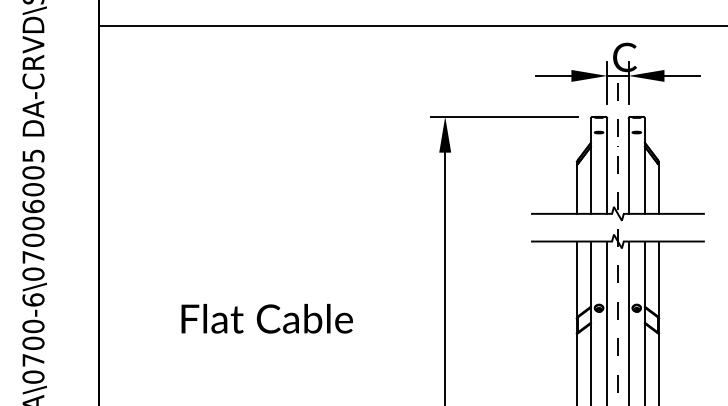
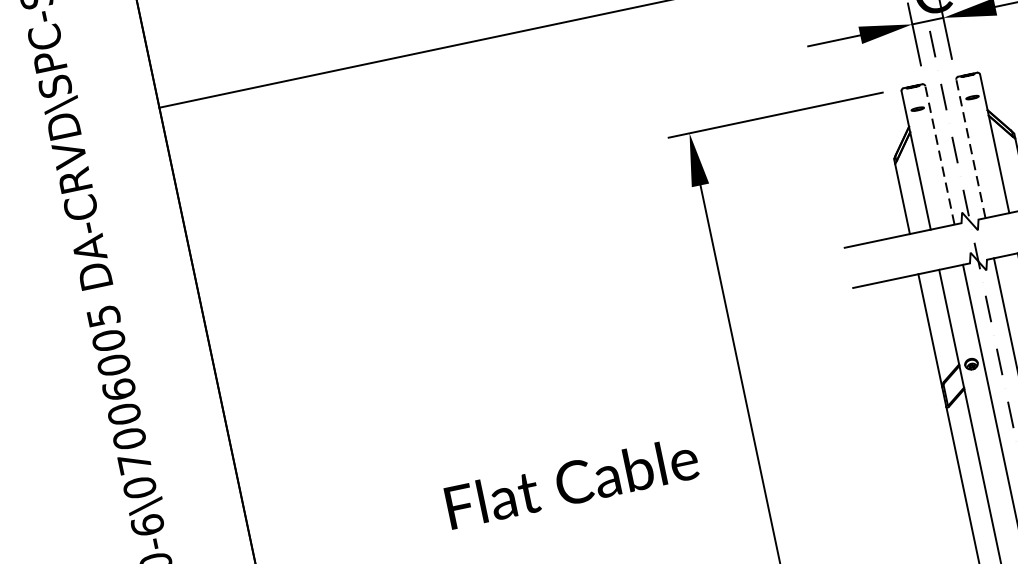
line: (607, 166) -> (940, 155), solid -> dashed
line: (628, 166) -> (970, 149), solid -> dashed
text: (266, 318) -> (570, 482), moved

